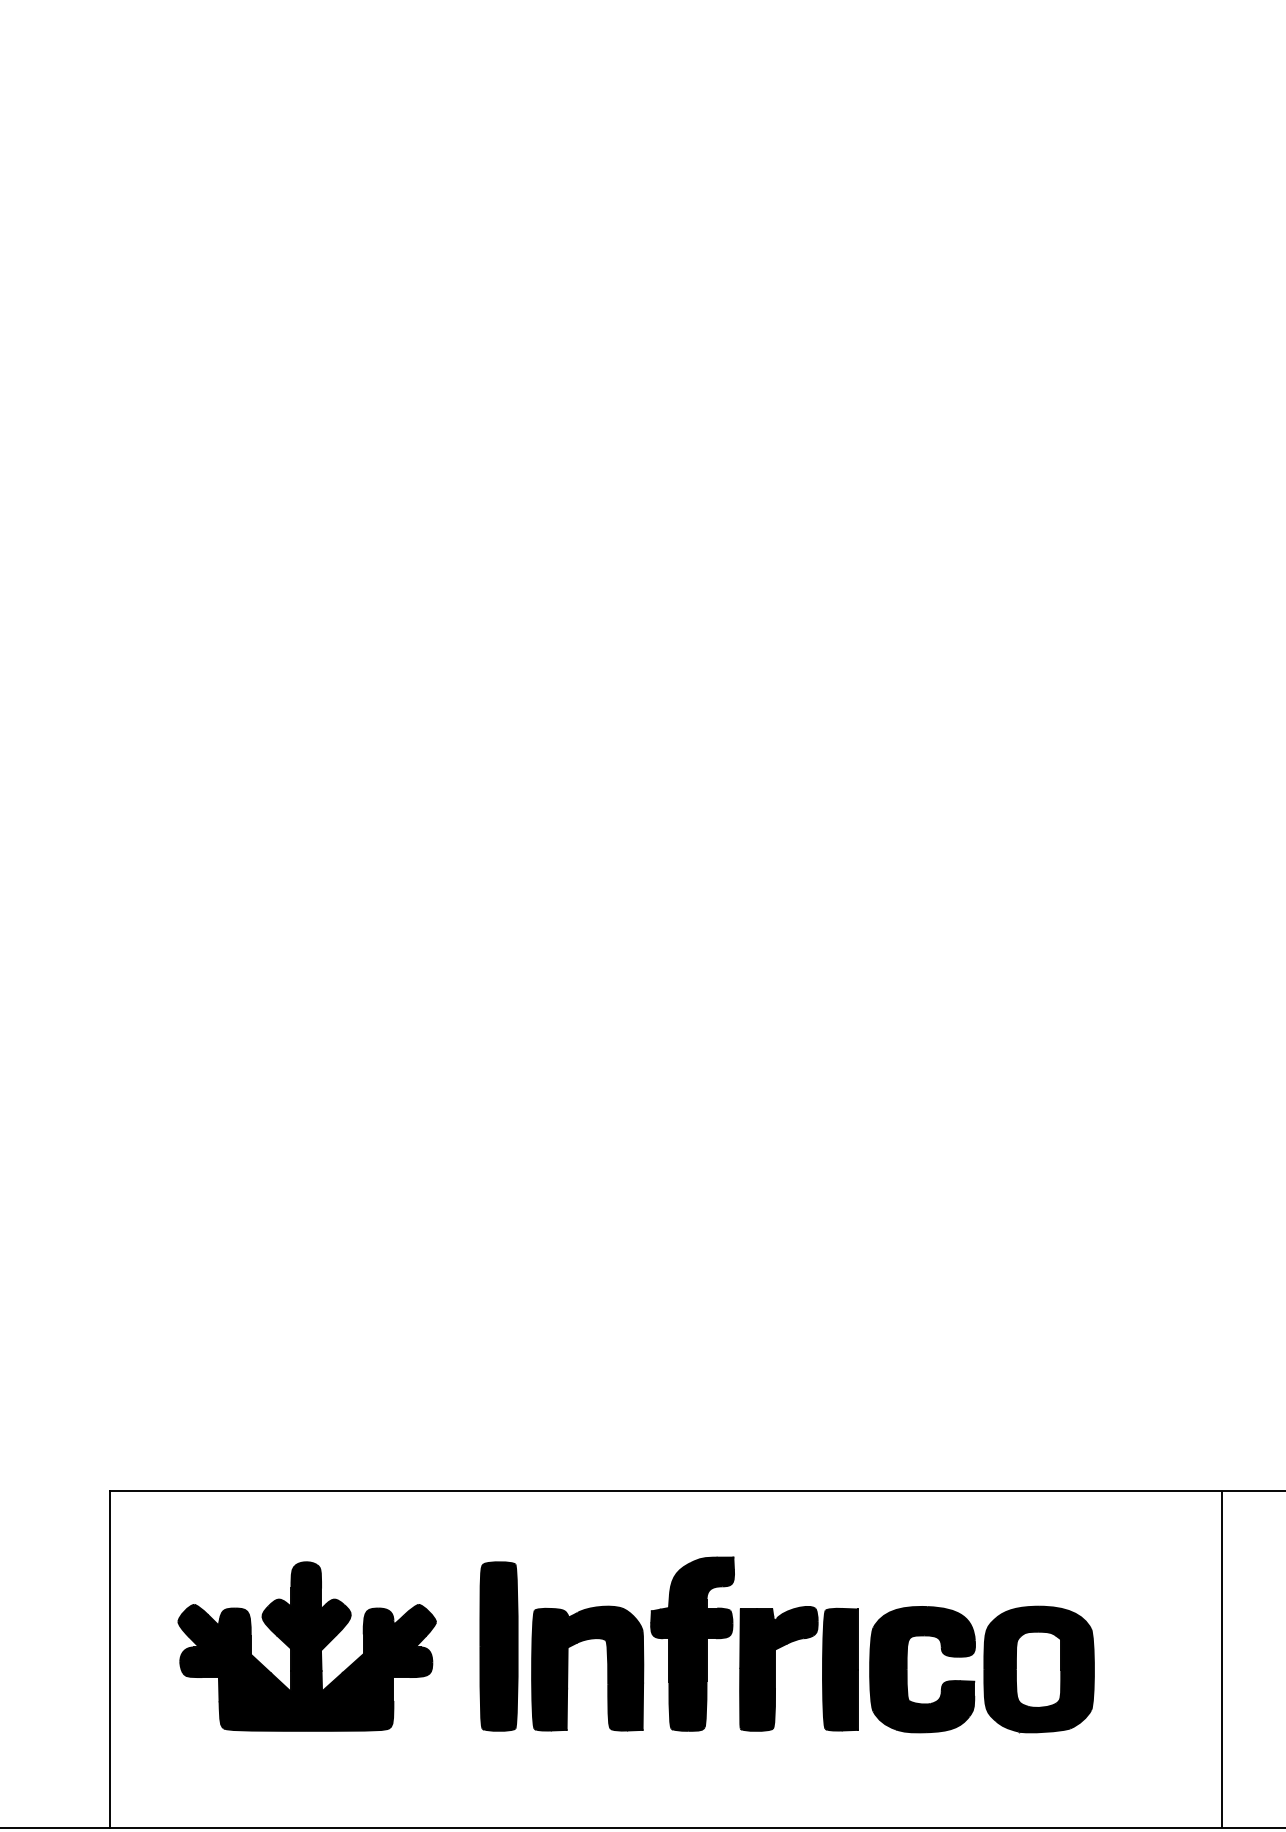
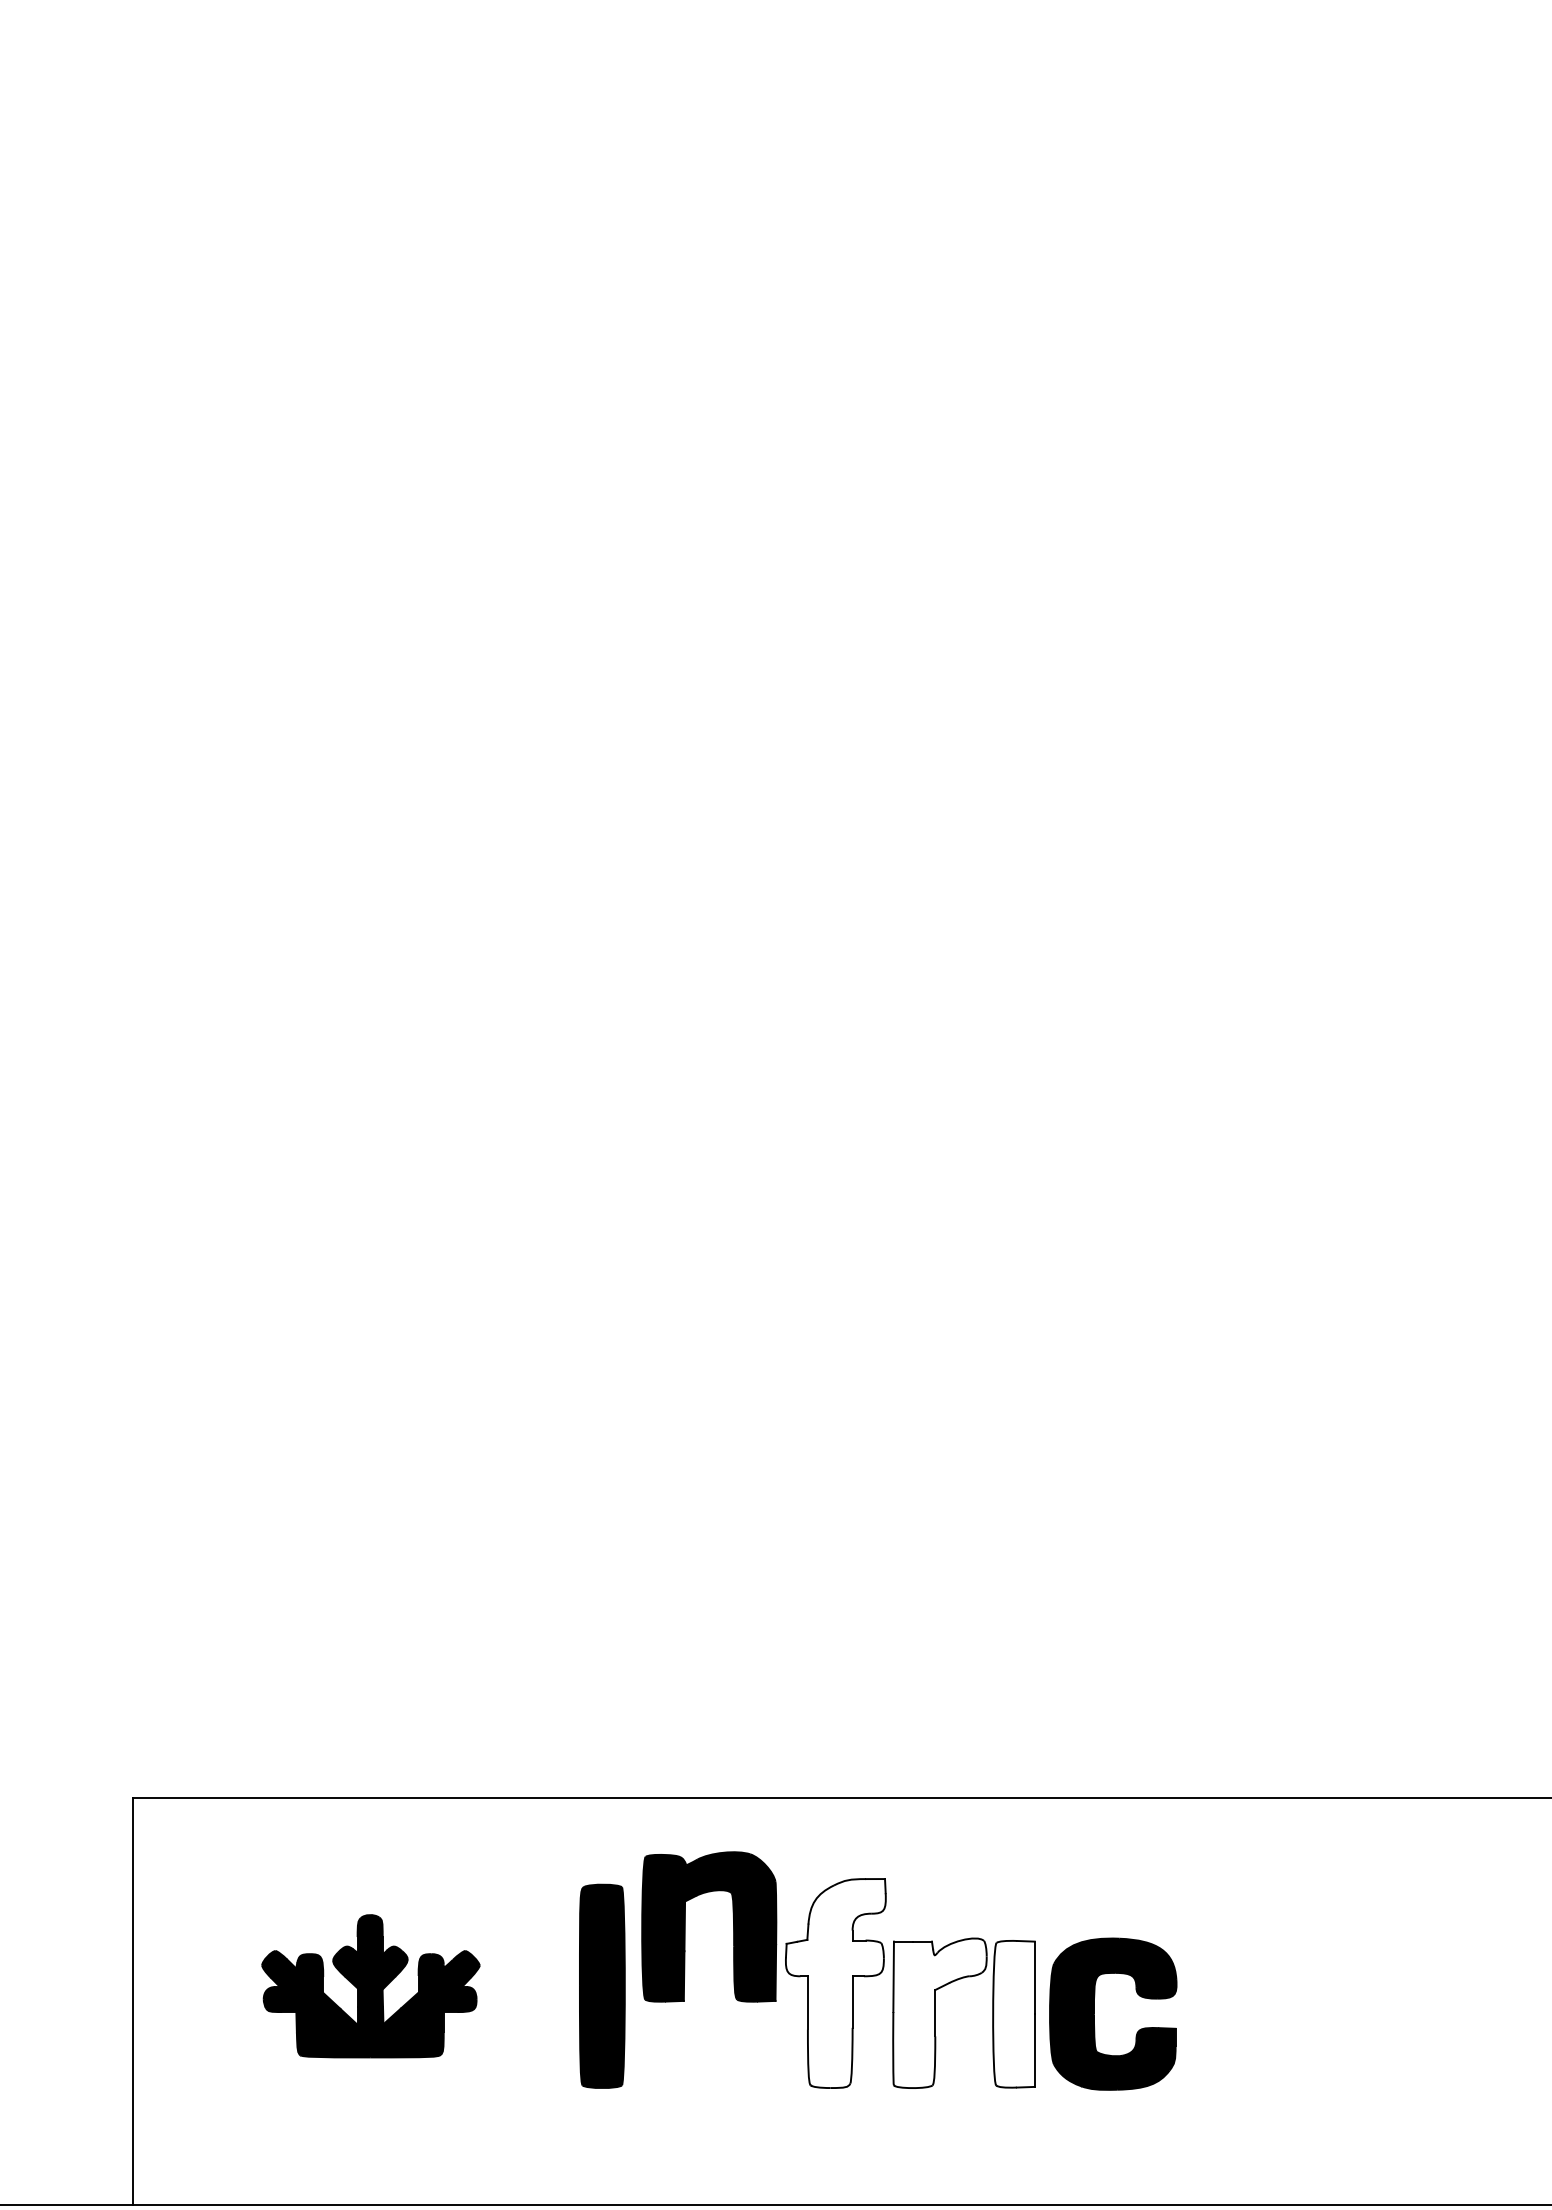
fill: (692, 1644) -> (835, 1983), removed
part: (306, 1645) -> (370, 1985), size x0.7
line: (1221, 1659) -> (1473, 2001), removed
part: (567, 1668) -> (685, 1926), moved
fill: (778, 1669) -> (939, 2013), removed
fill: (839, 1669) -> (1013, 2013), removed
part: (1038, 1669) -> (1253, 2013), removed

